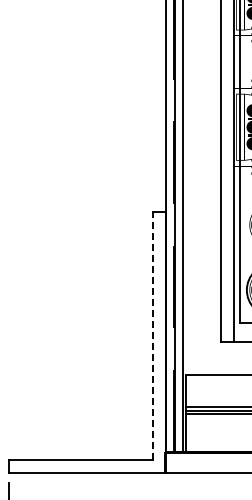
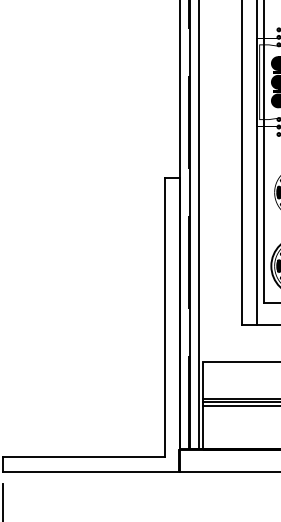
line: (152, 335) -> (164, 317), dashed -> solid

